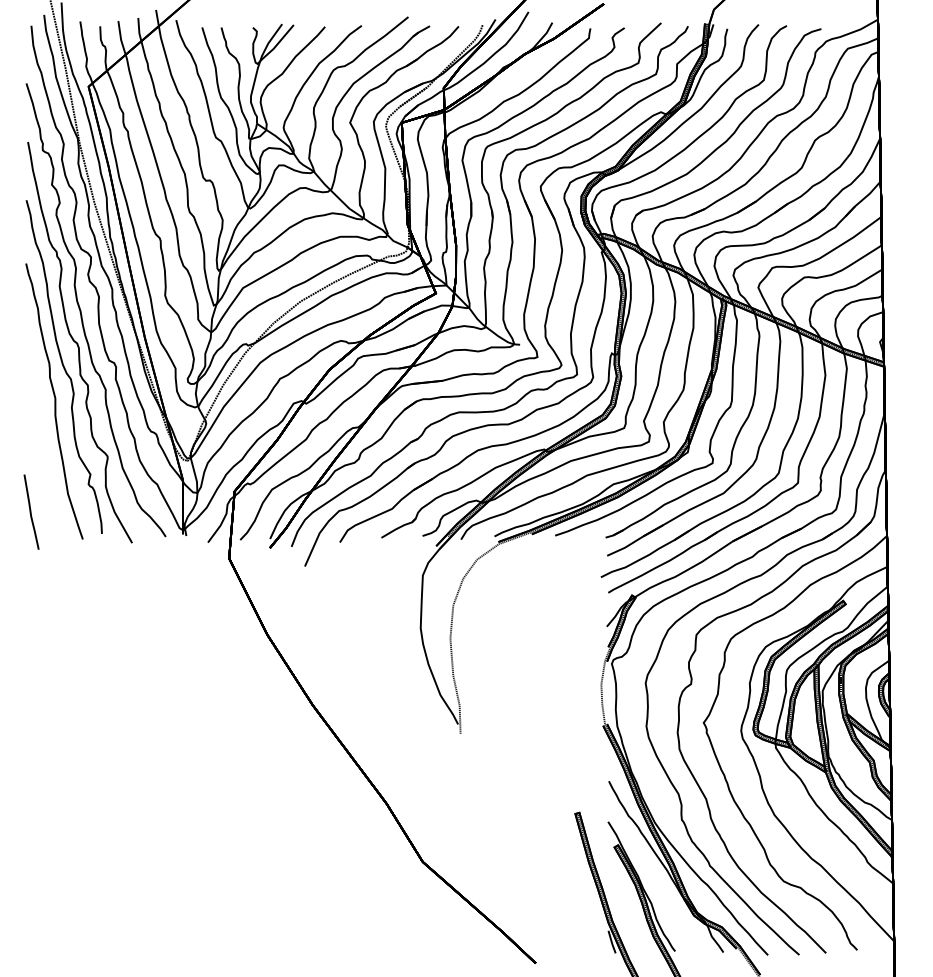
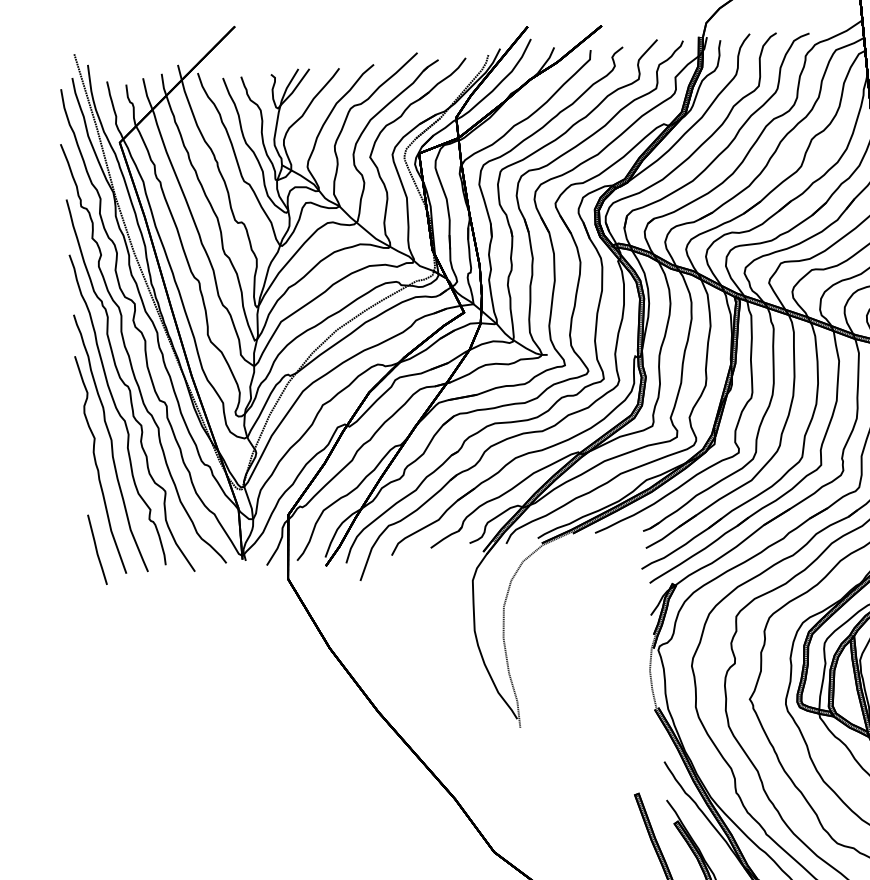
curve: (38, 423) -> (97, 465), added

